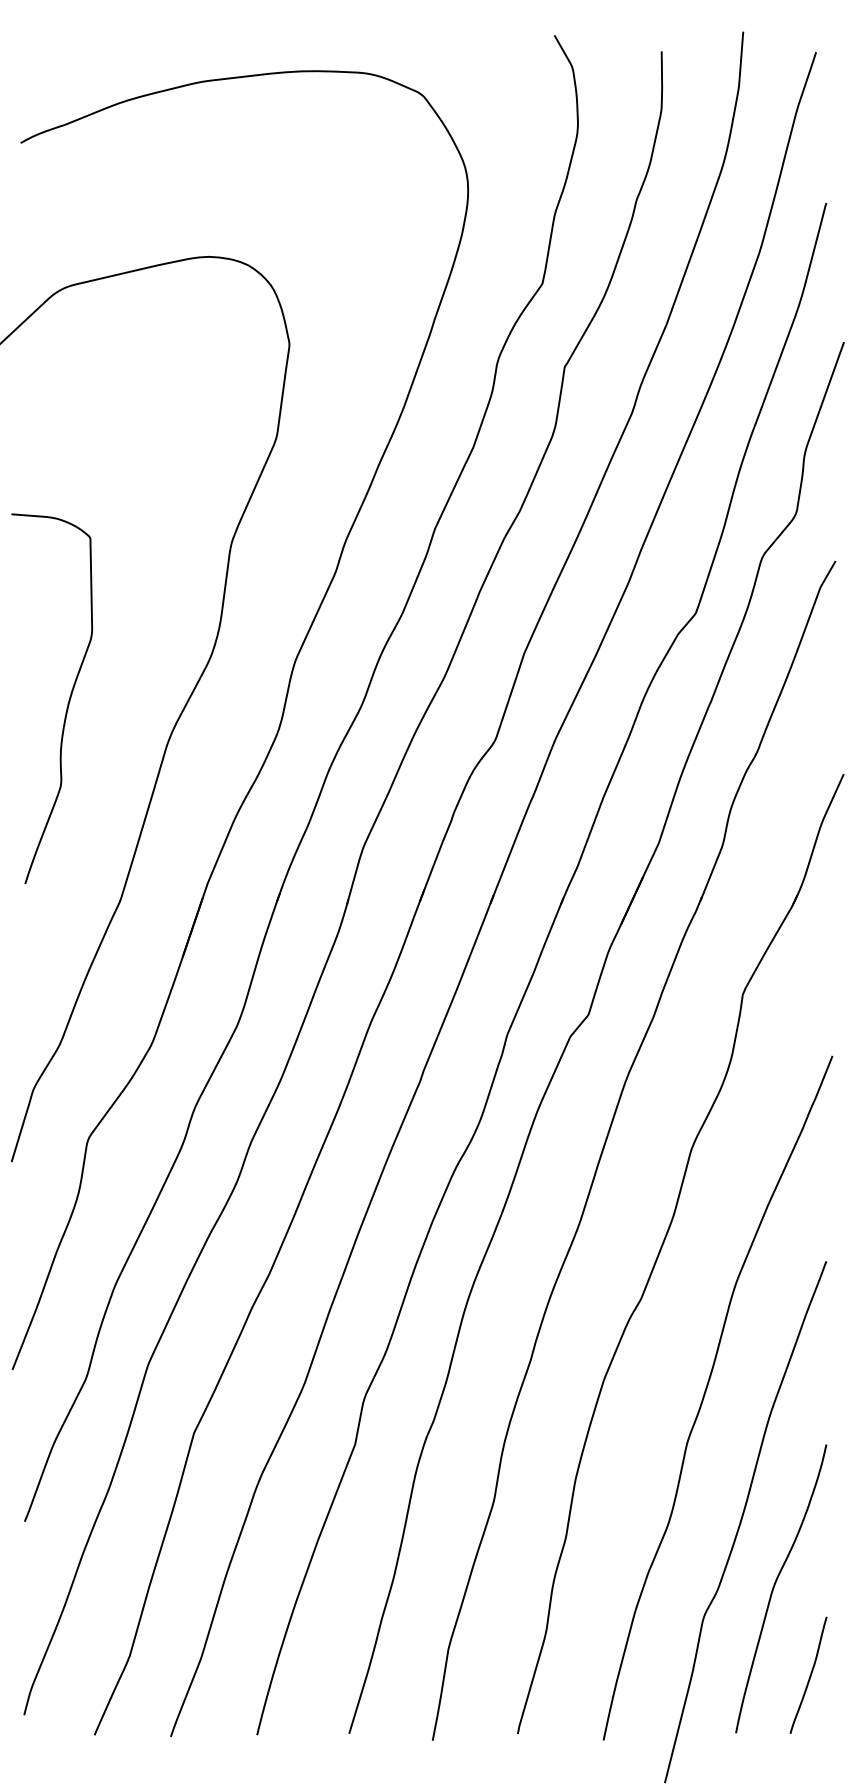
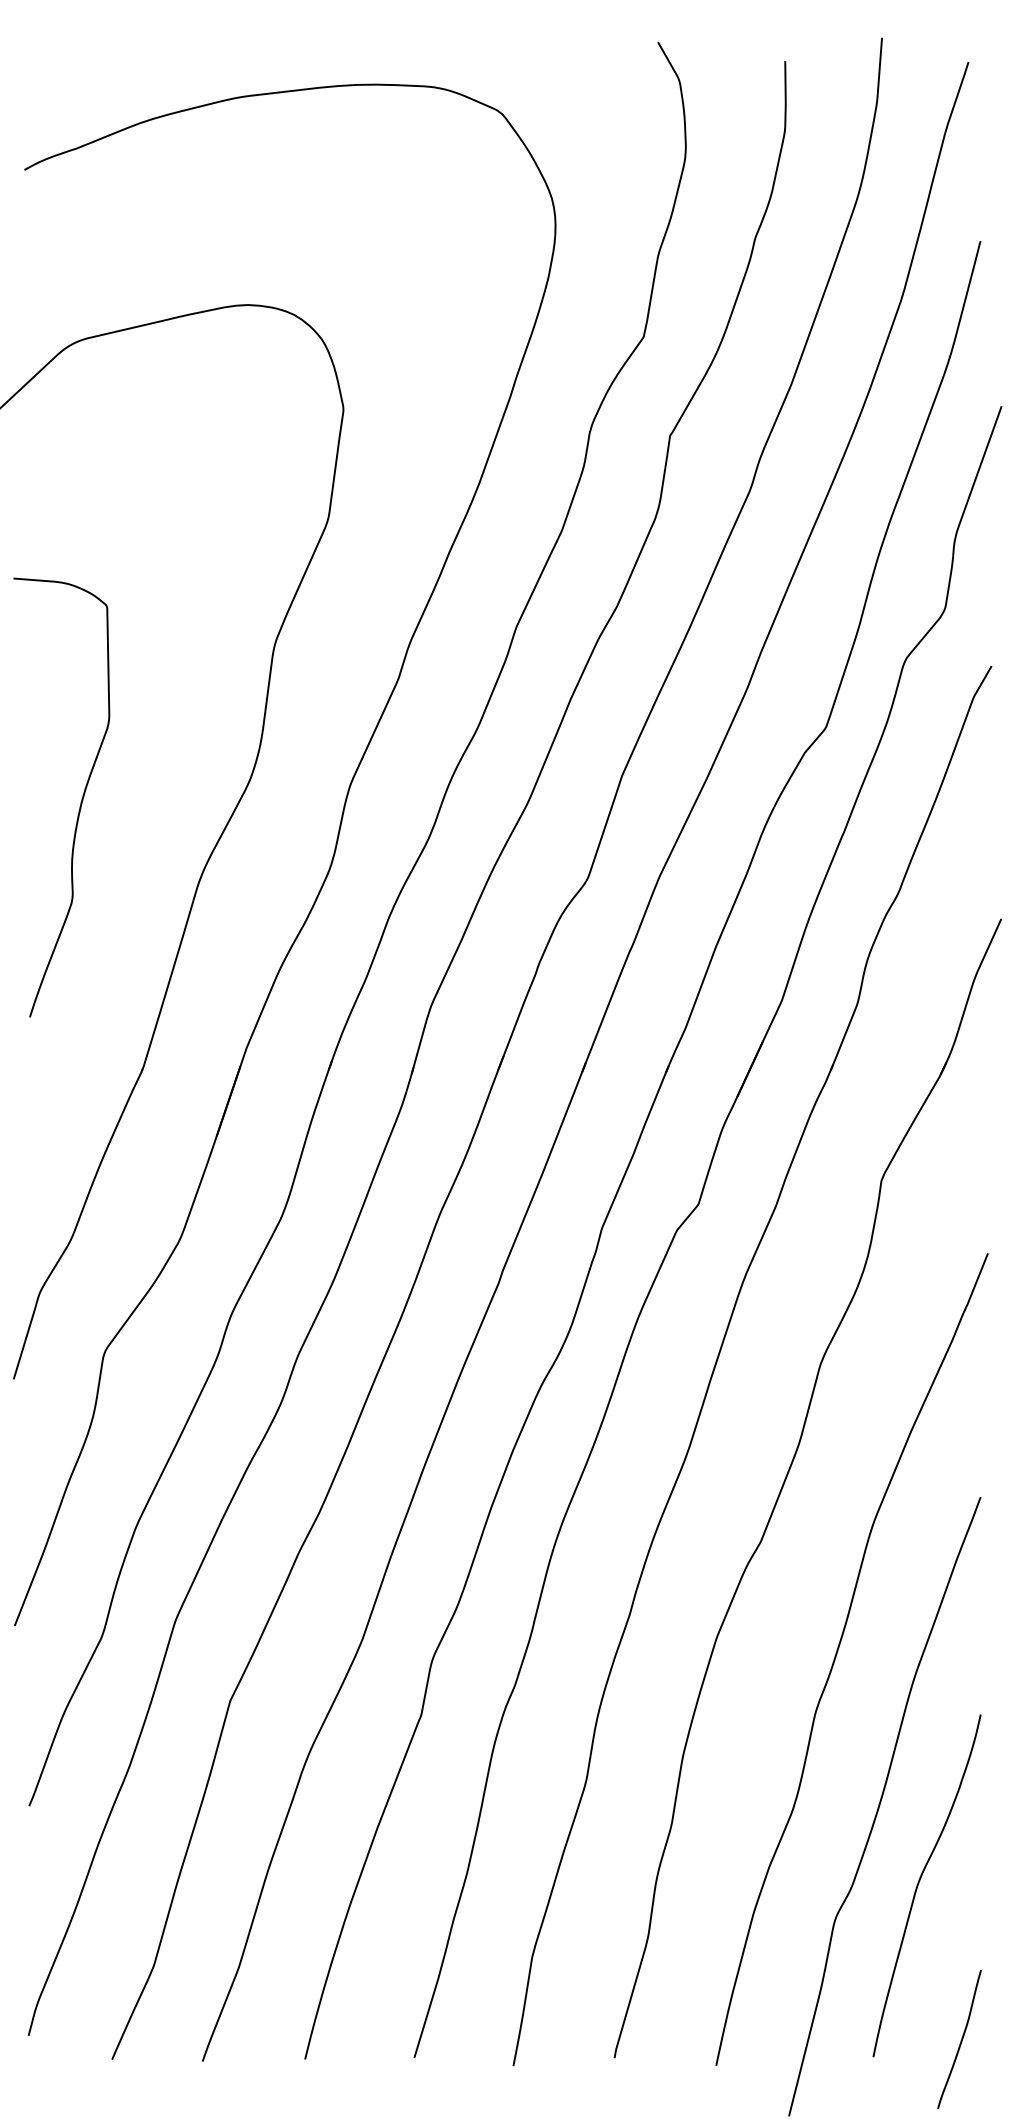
curve: (67, 702) -> (80, 802), moved
curve: (809, 1676) -> (960, 2040), moved

